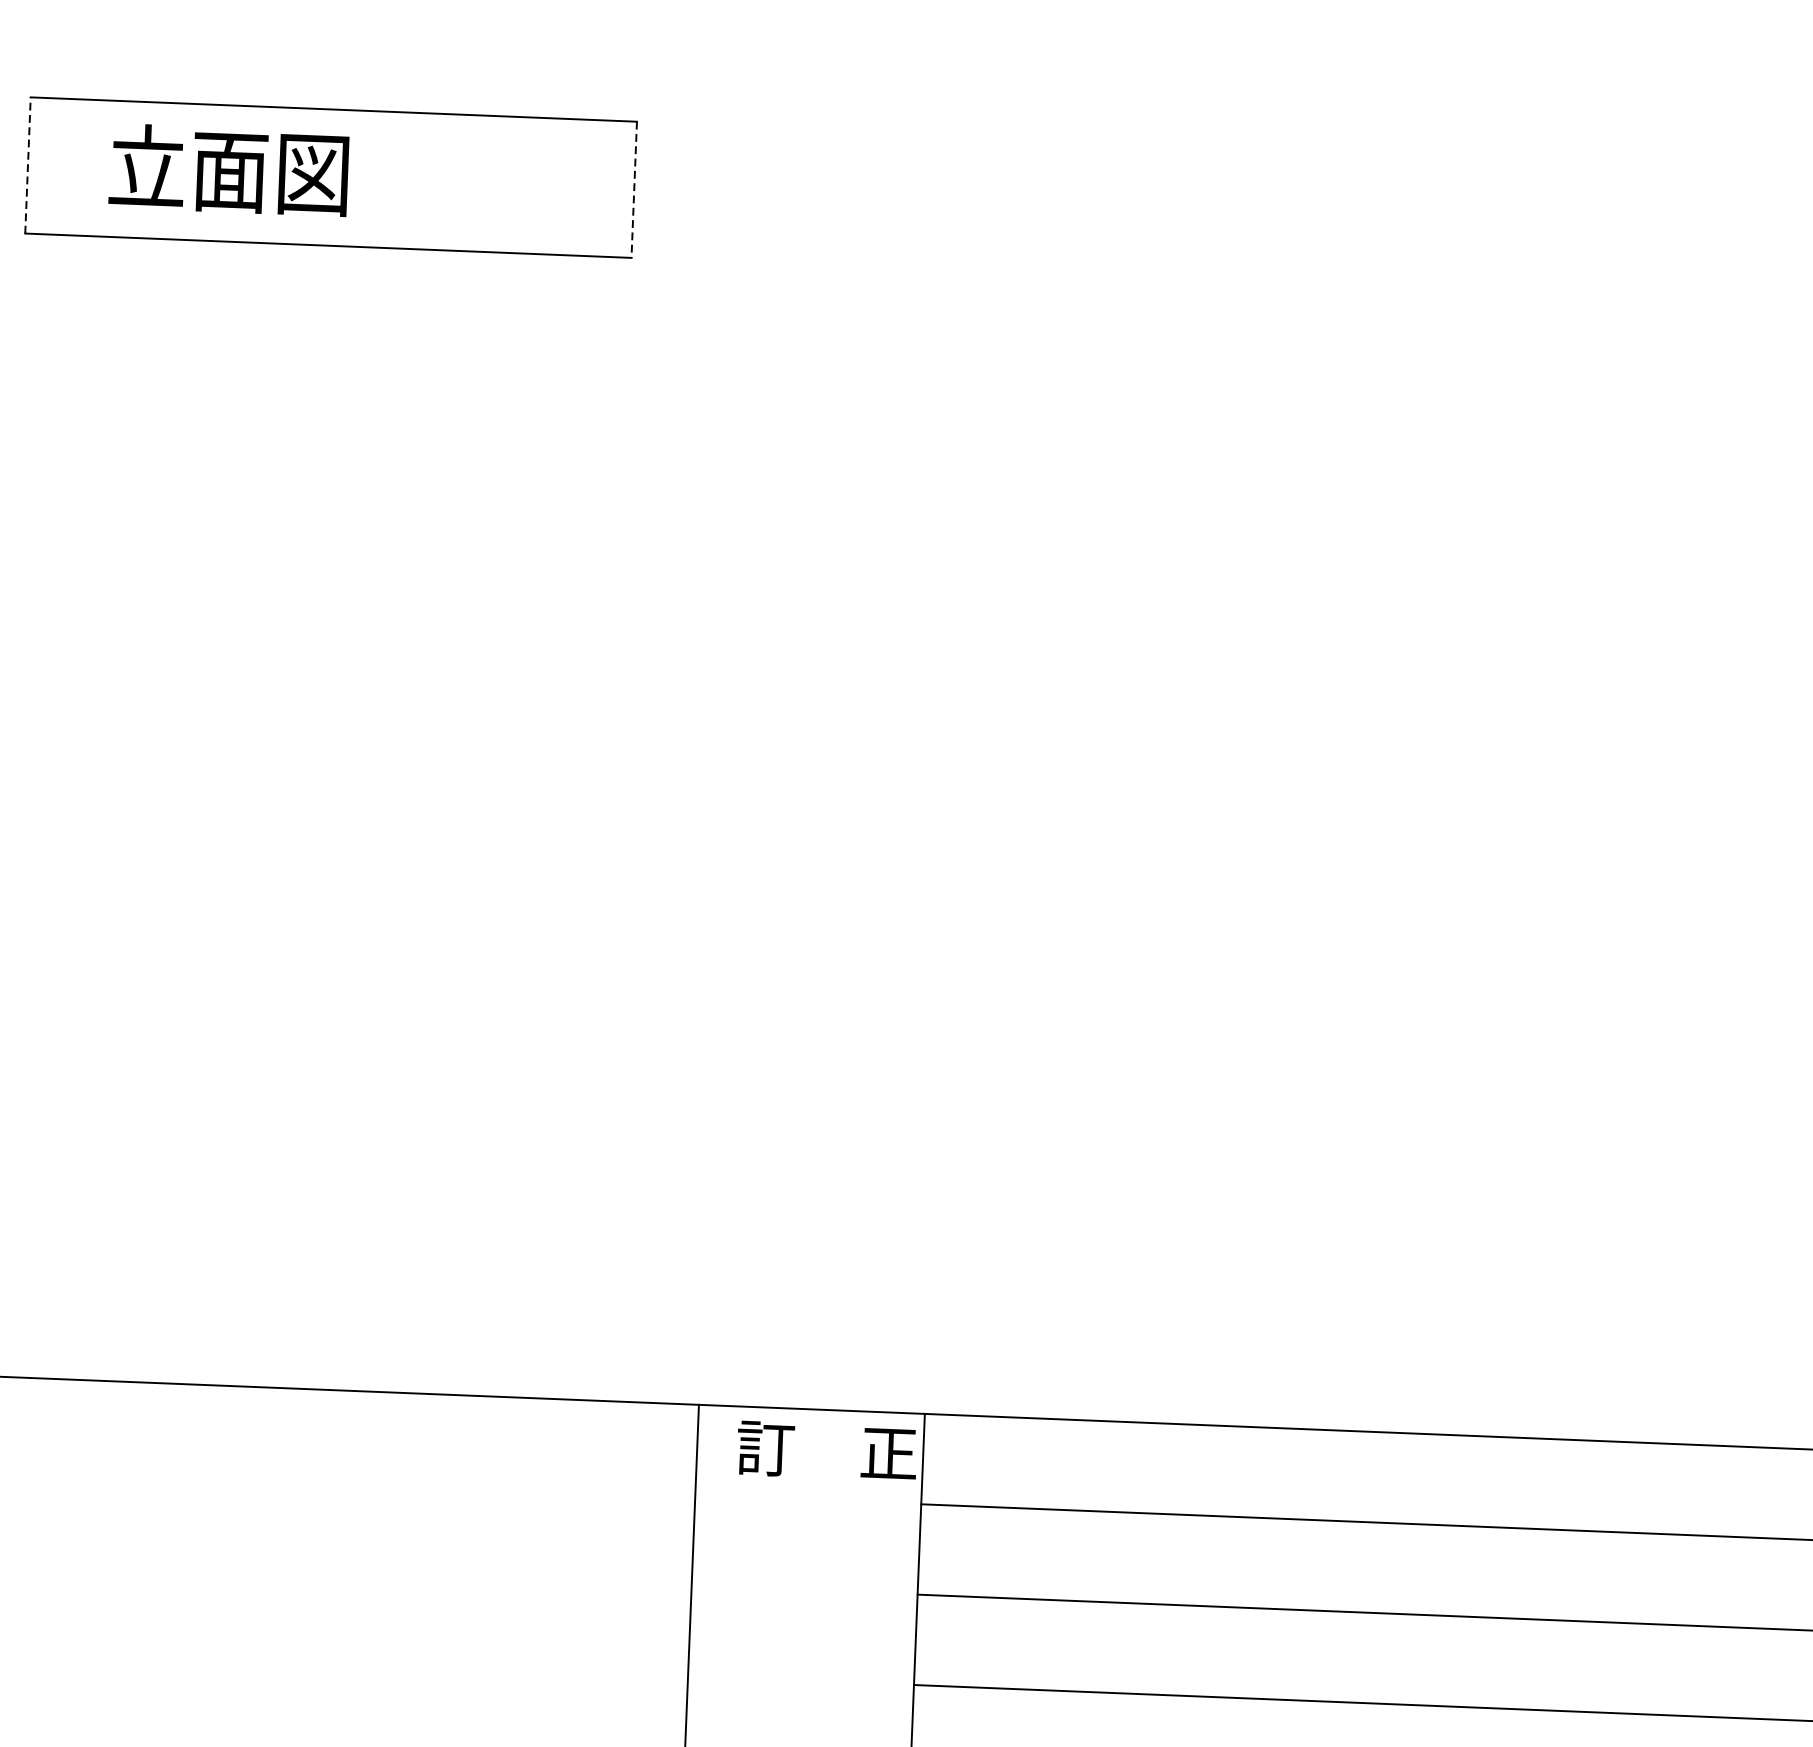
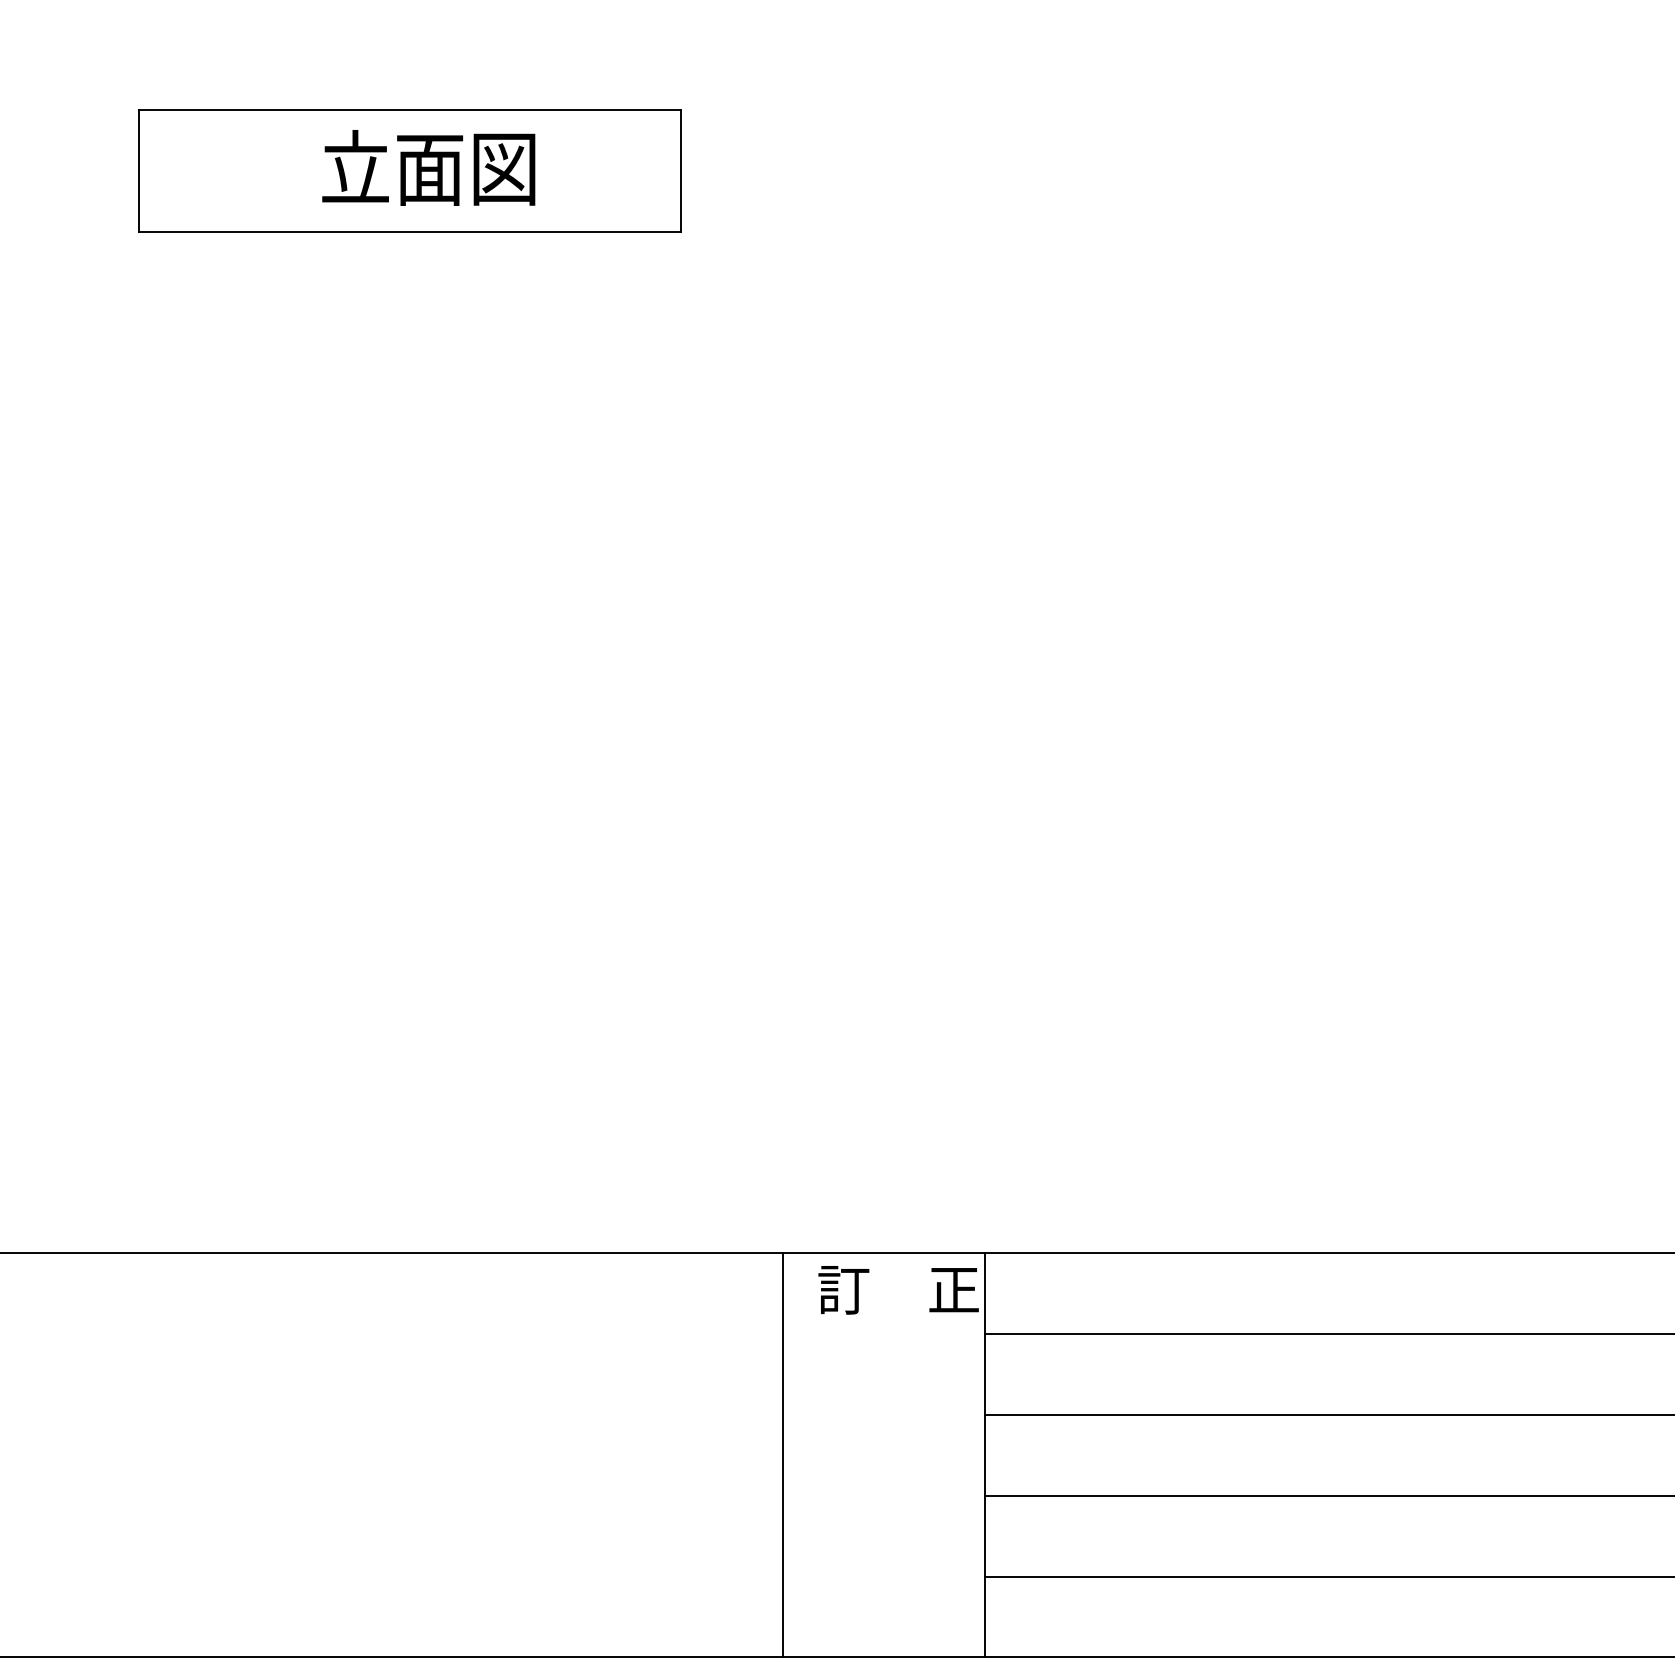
line: (28, 166) -> (139, 171), dashed -> solid
text: (228, 169) -> (428, 167), moved
line: (634, 190) -> (681, 171), dashed -> solid

